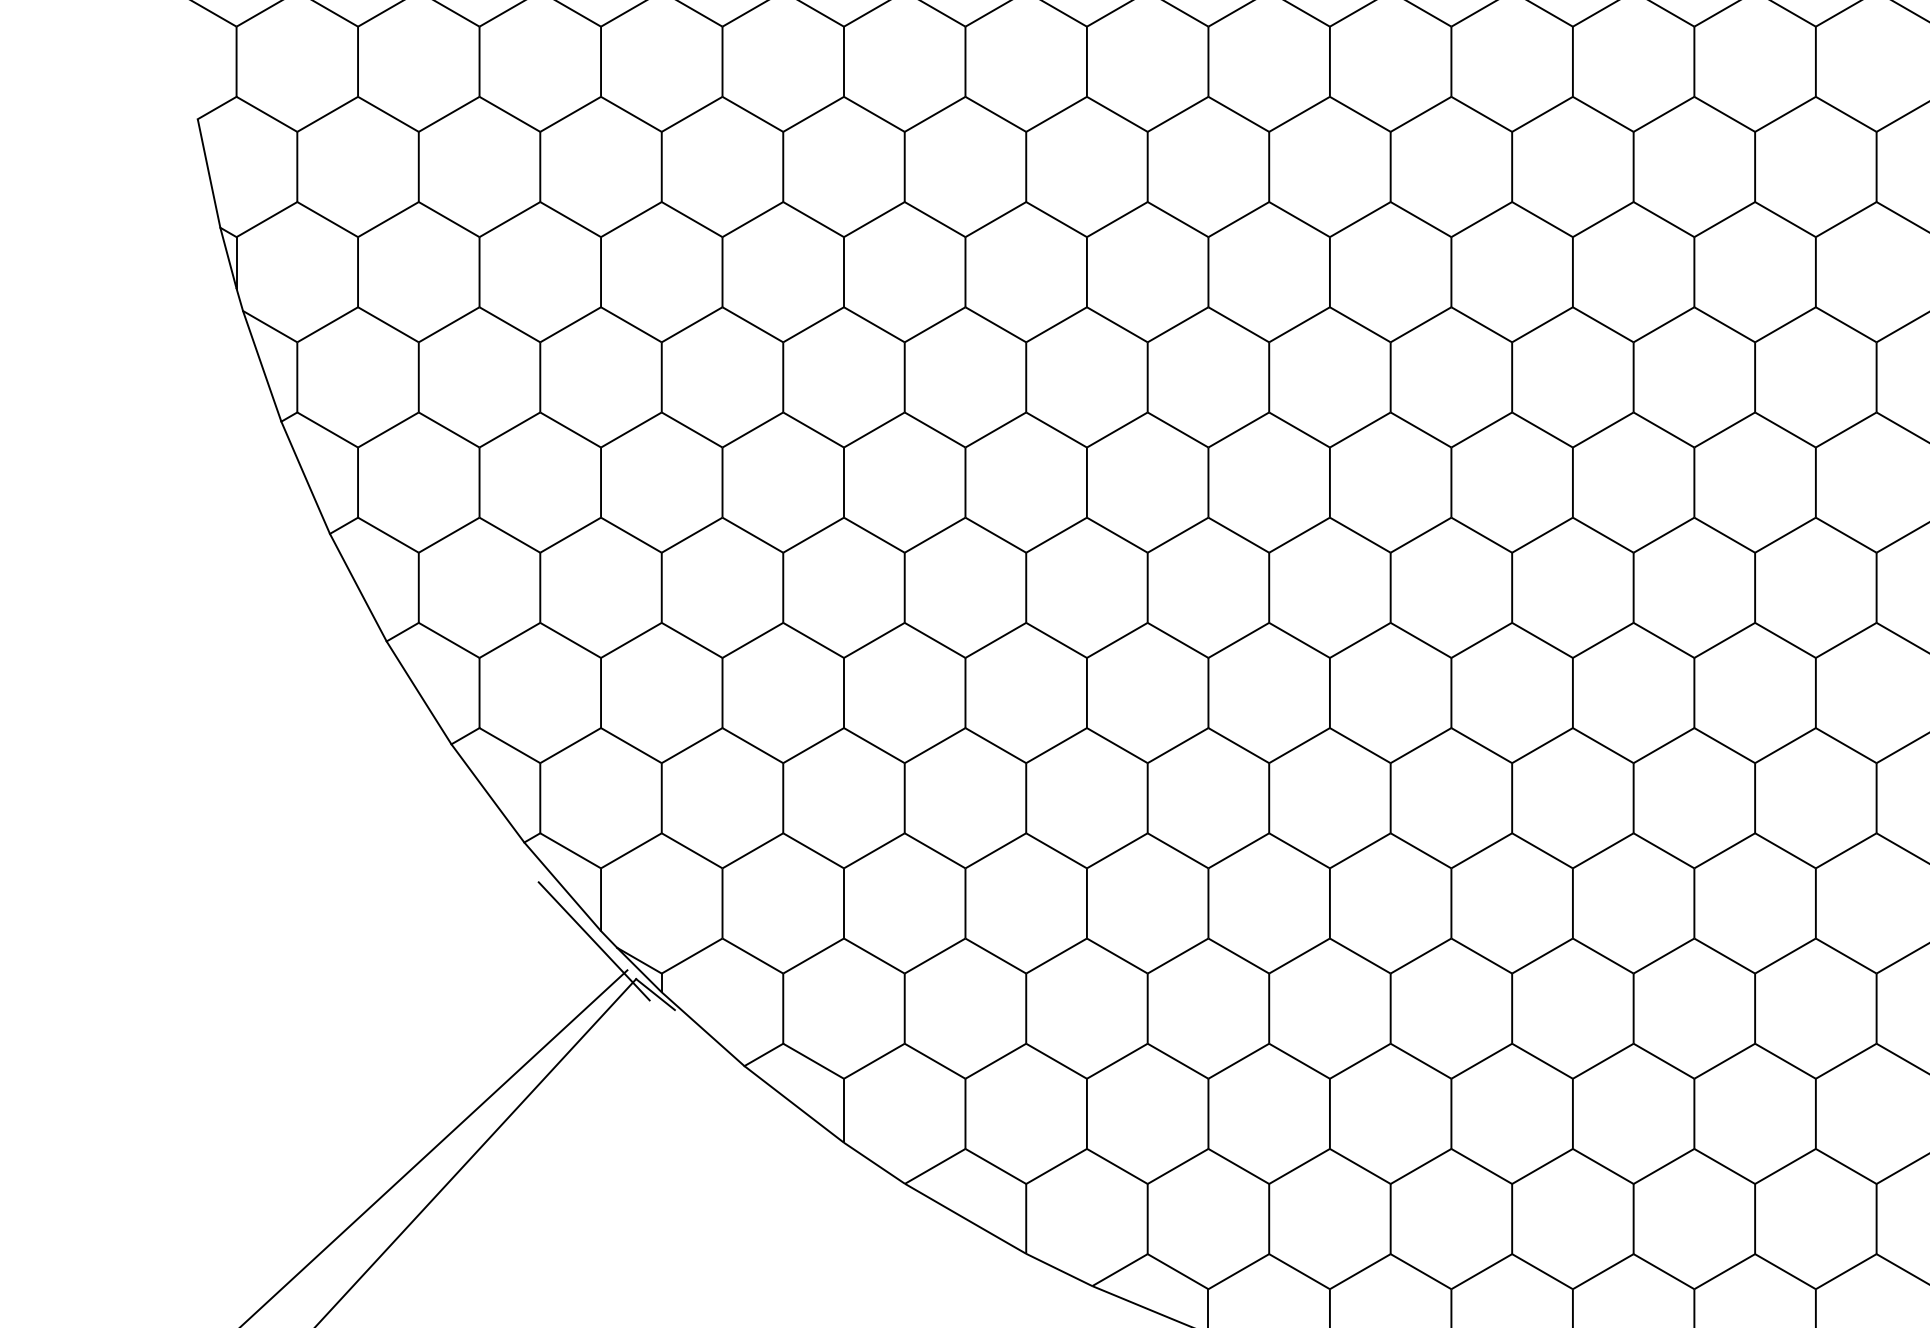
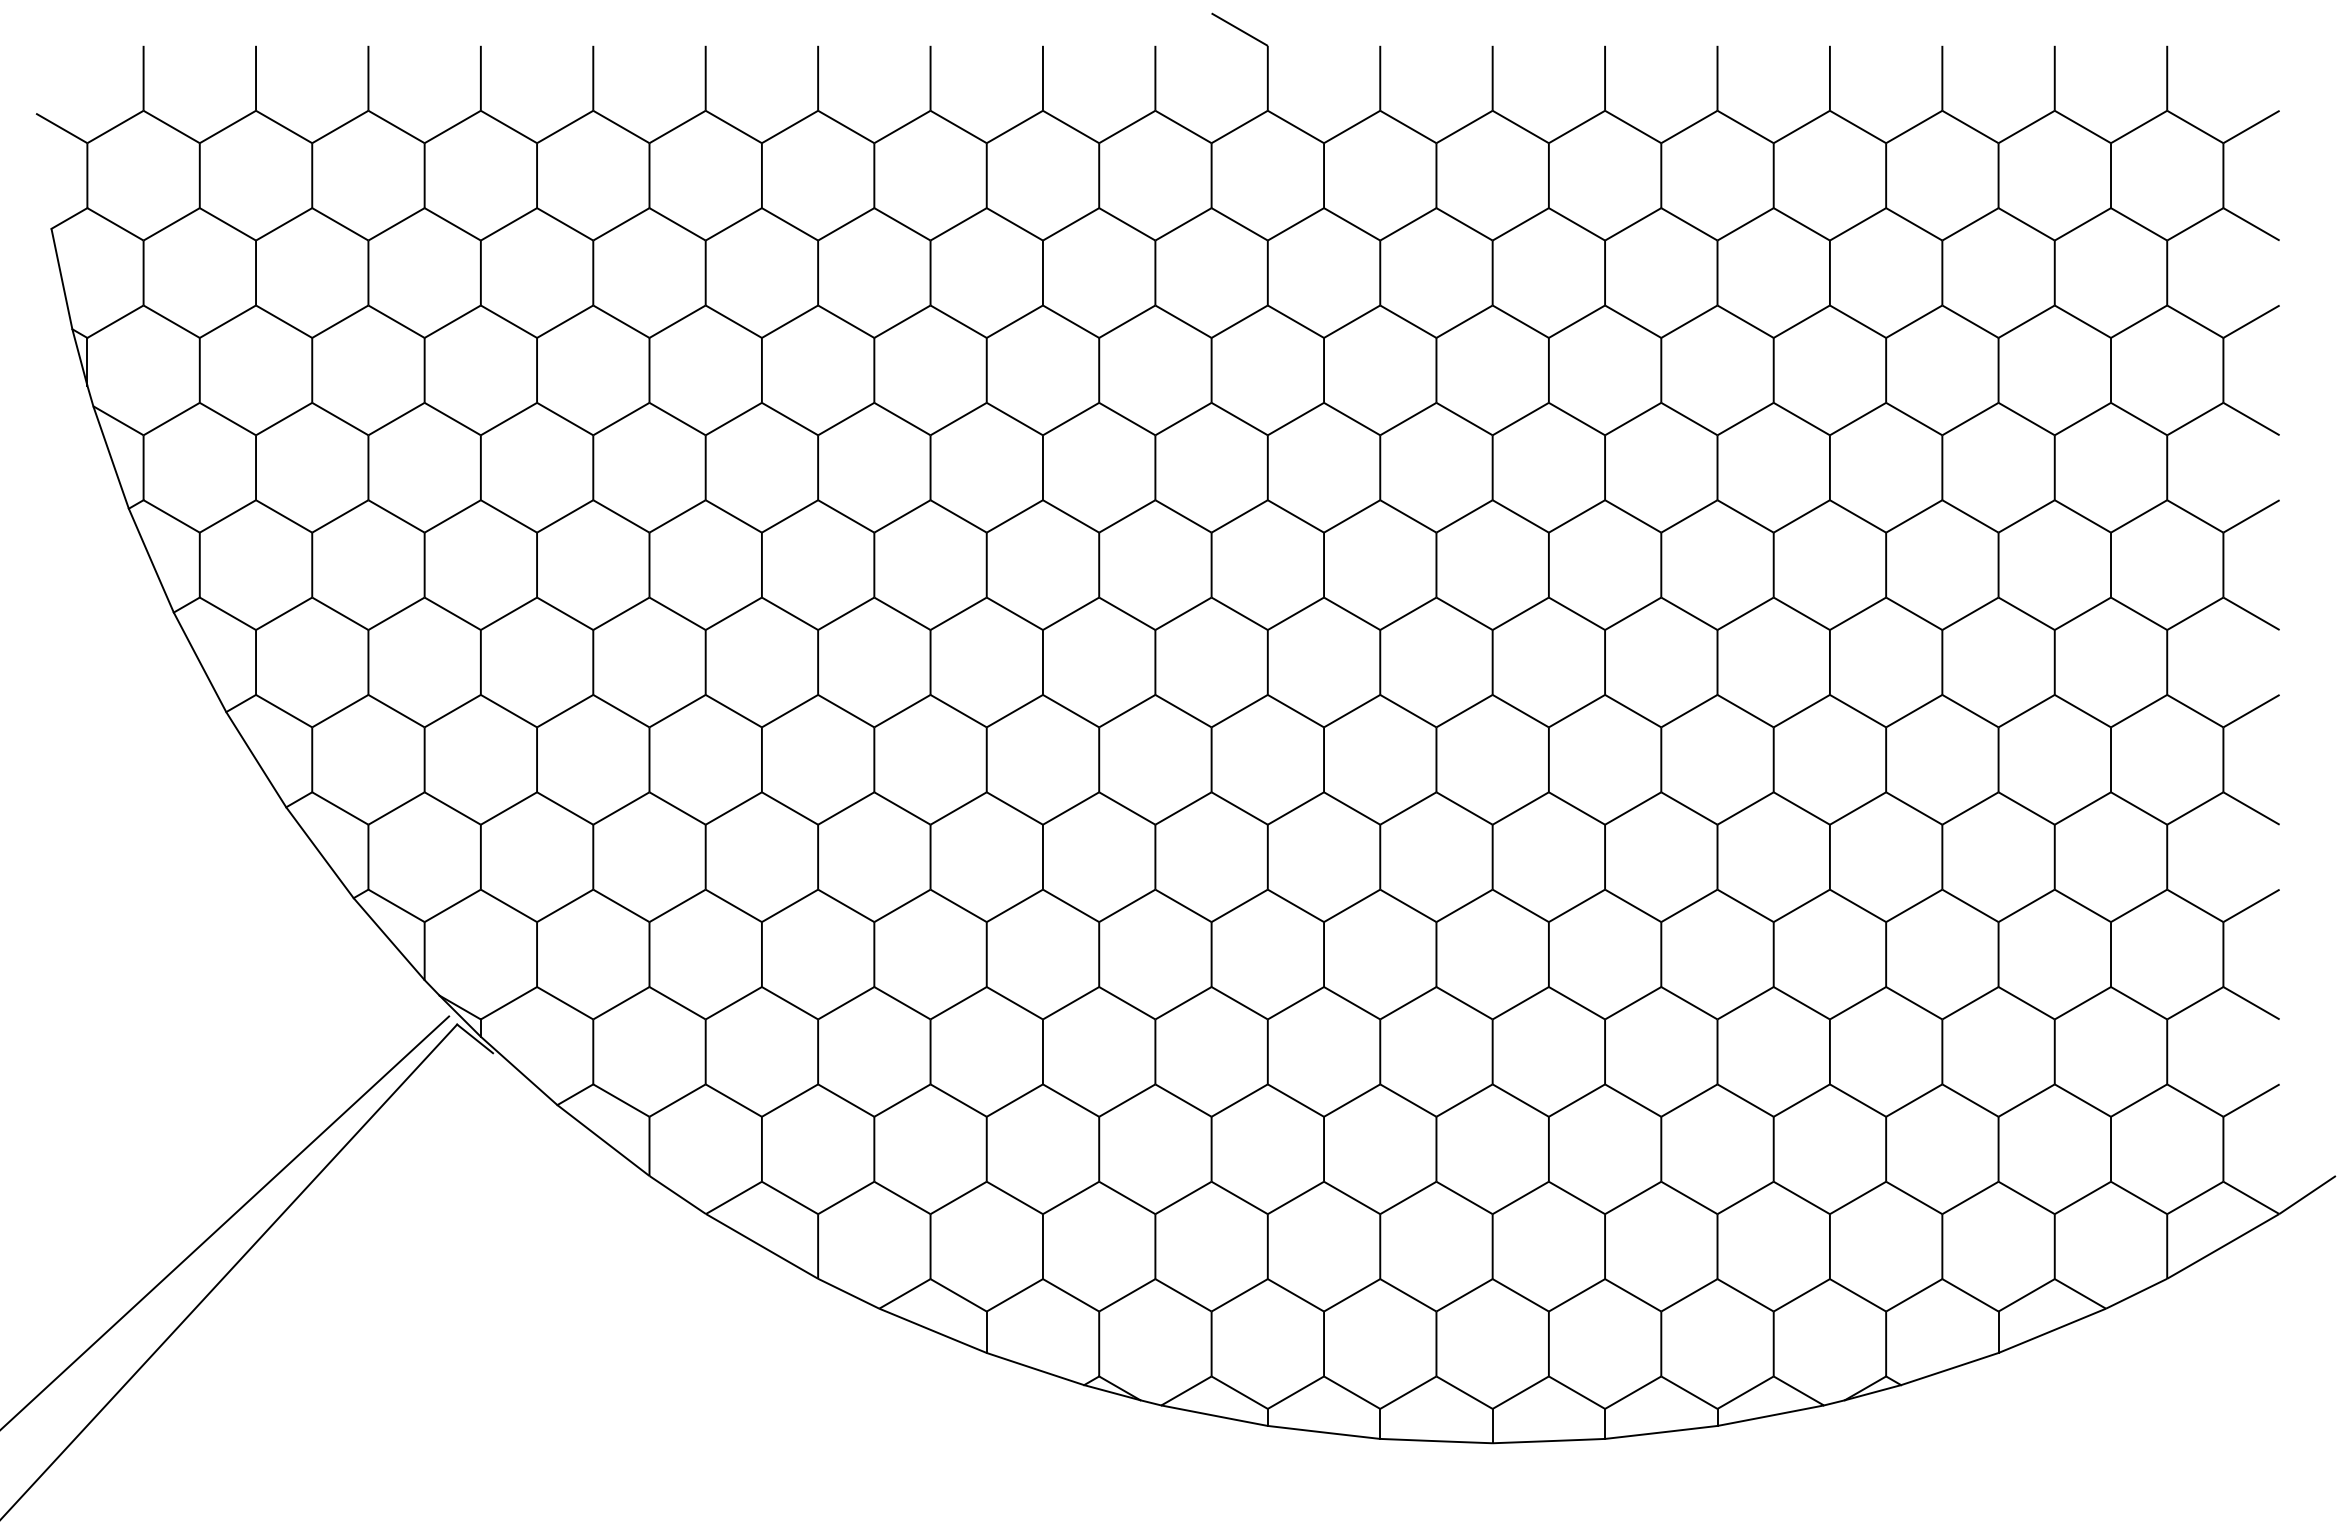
line: (594, 941) -> (418, 989), removed

